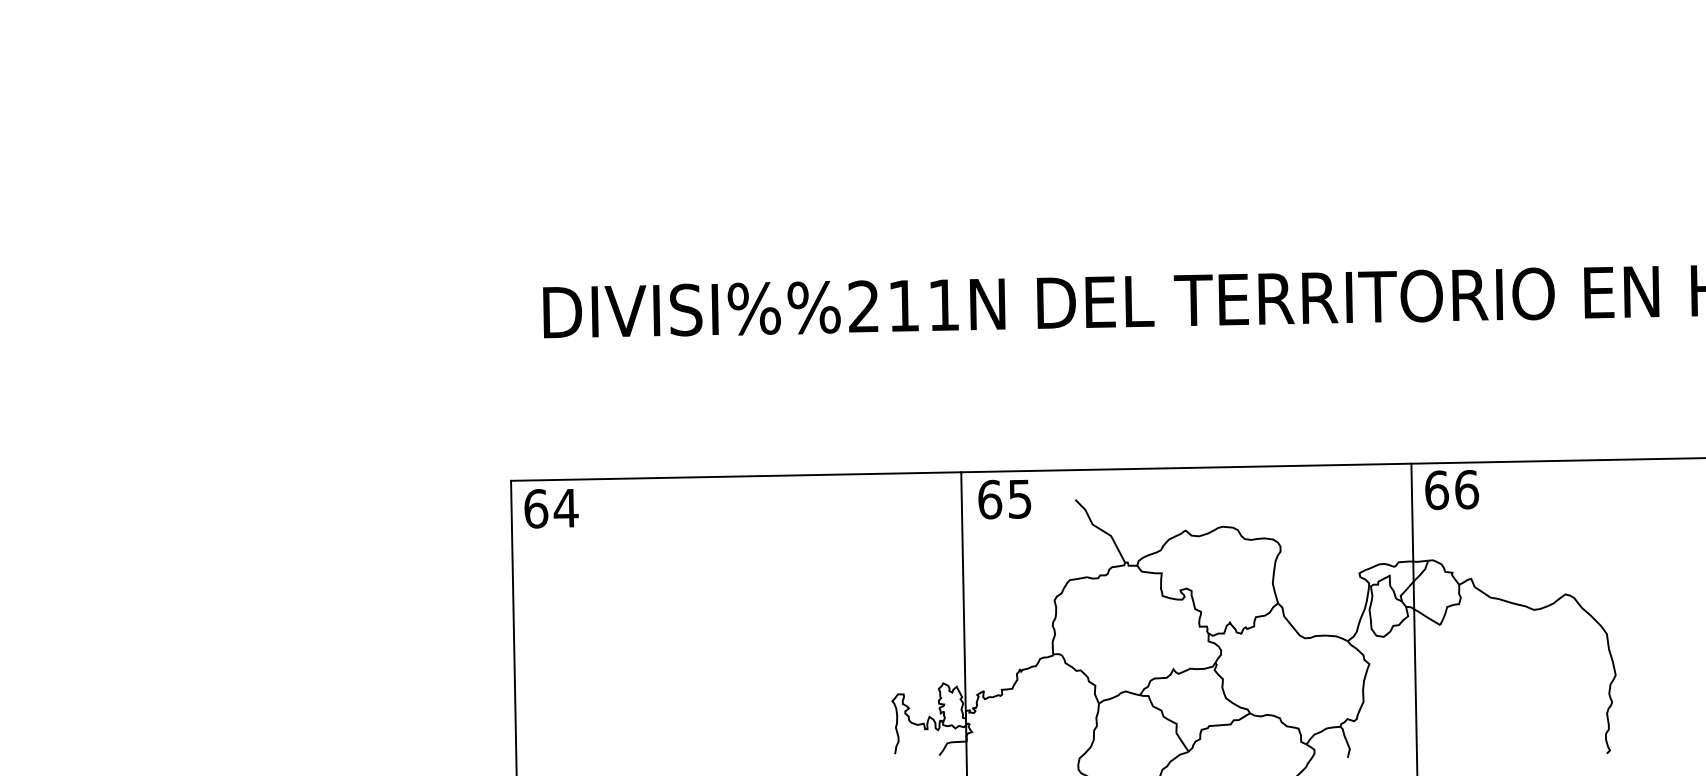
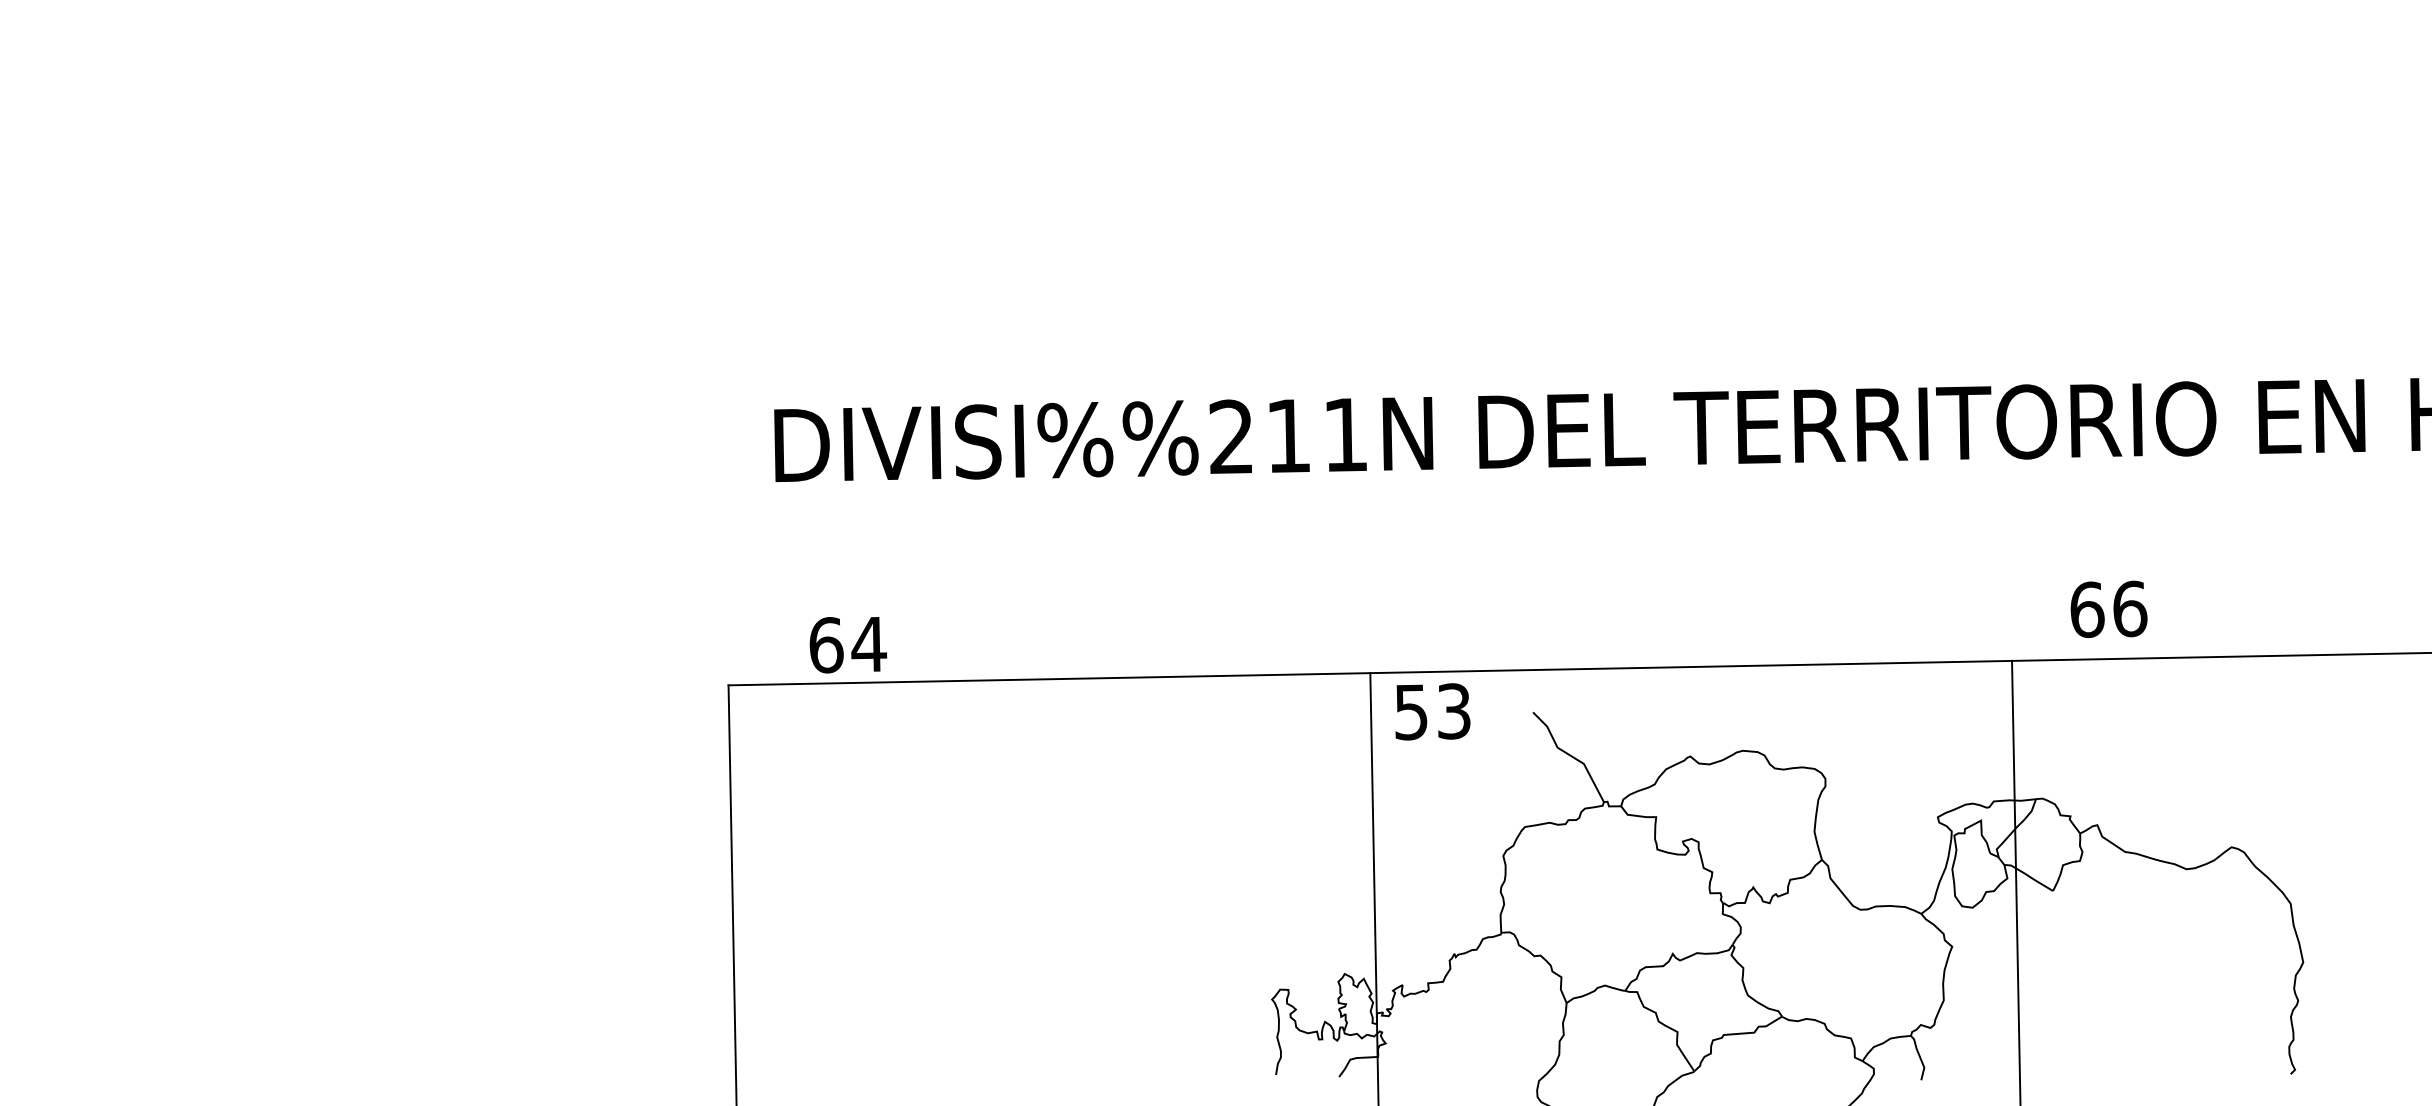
text: (1451, 490) -> (2108, 609), moved
text: (1004, 499) -> (1432, 711), 65 -> 53
text: (551, 509) -> (848, 645), moved

